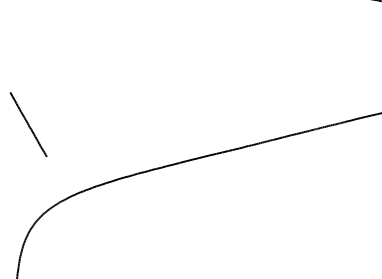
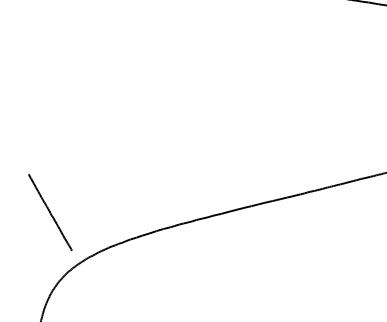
line: (28, 124) -> (50, 212), moved

